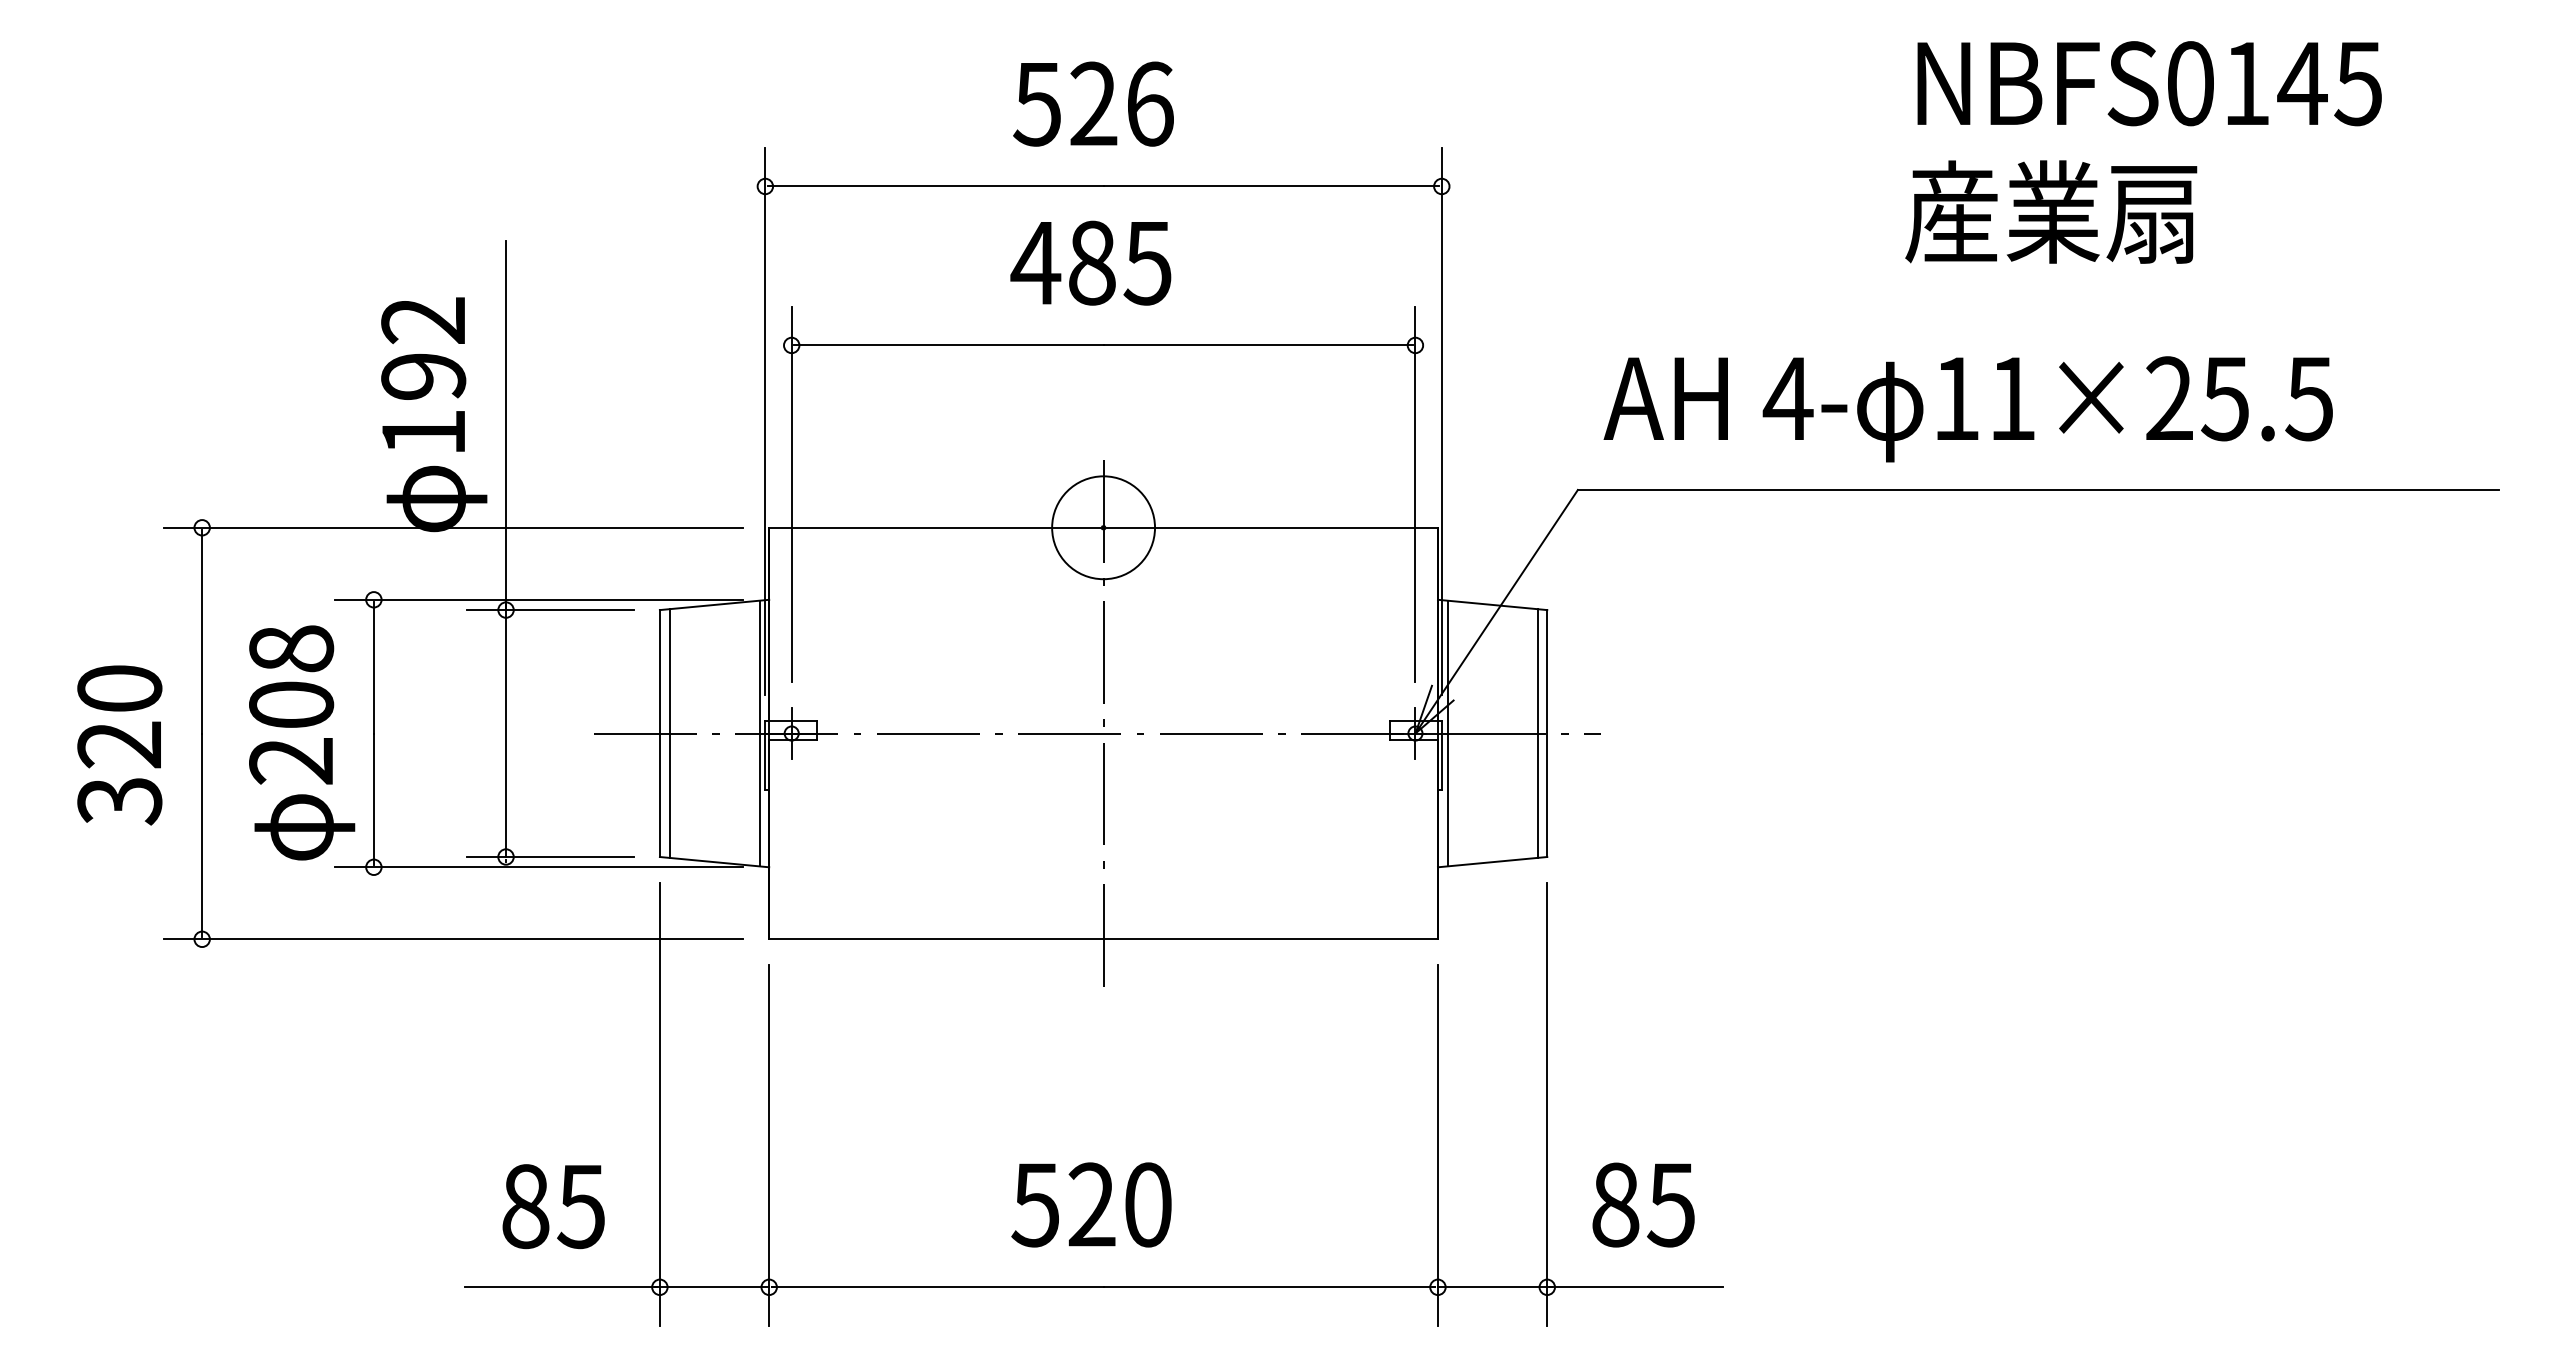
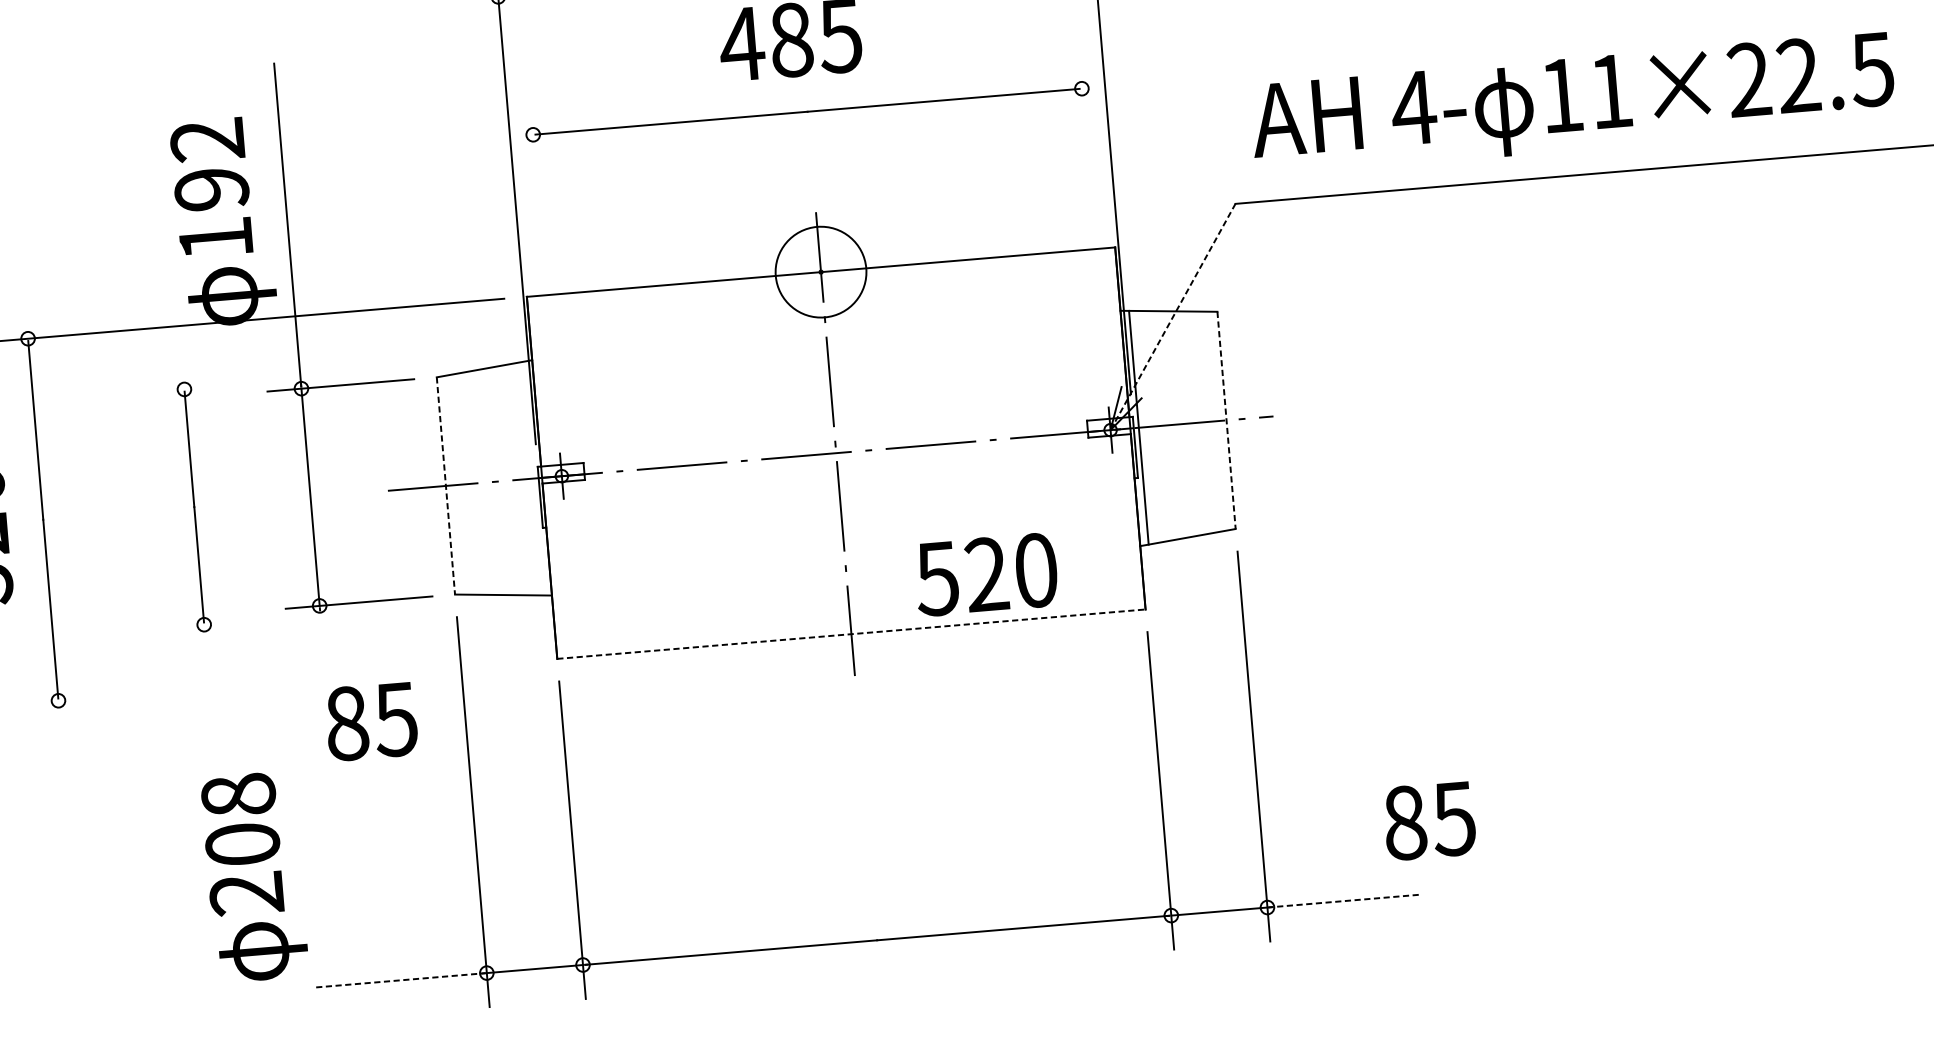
text: (2224, 398) -> (1797, 75), 11×25.5 -> 11×22.5
line: (791, 494) -> (544, 265), removed
line: (1415, 494) -> (1092, 219), removed
line: (539, 599) -> (330, 376), removed
line: (1496, 611) -> (1172, 316), solid -> dashed
line: (669, 733) -> (454, 485), removed
line: (759, 733) -> (533, 478), removed
line: (1537, 733) -> (1217, 421), removed
line: (659, 734) -> (445, 486), solid -> dashed
line: (1547, 734) -> (1226, 421), solid -> dashed
text: (302, 742) -> (255, 876), moved
line: (539, 867) -> (349, 612), removed
line: (453, 939) -> (279, 682), removed
line: (1104, 939) -> (852, 634), solid -> dashed
text: (1091, 1204) -> (986, 574), moved
text: (1643, 1204) -> (1429, 820), moved
text: (553, 1206) -> (371, 721), moved
line: (562, 1287) -> (401, 980), solid -> dashed
line: (1635, 1287) -> (1345, 901), solid -> dashed

